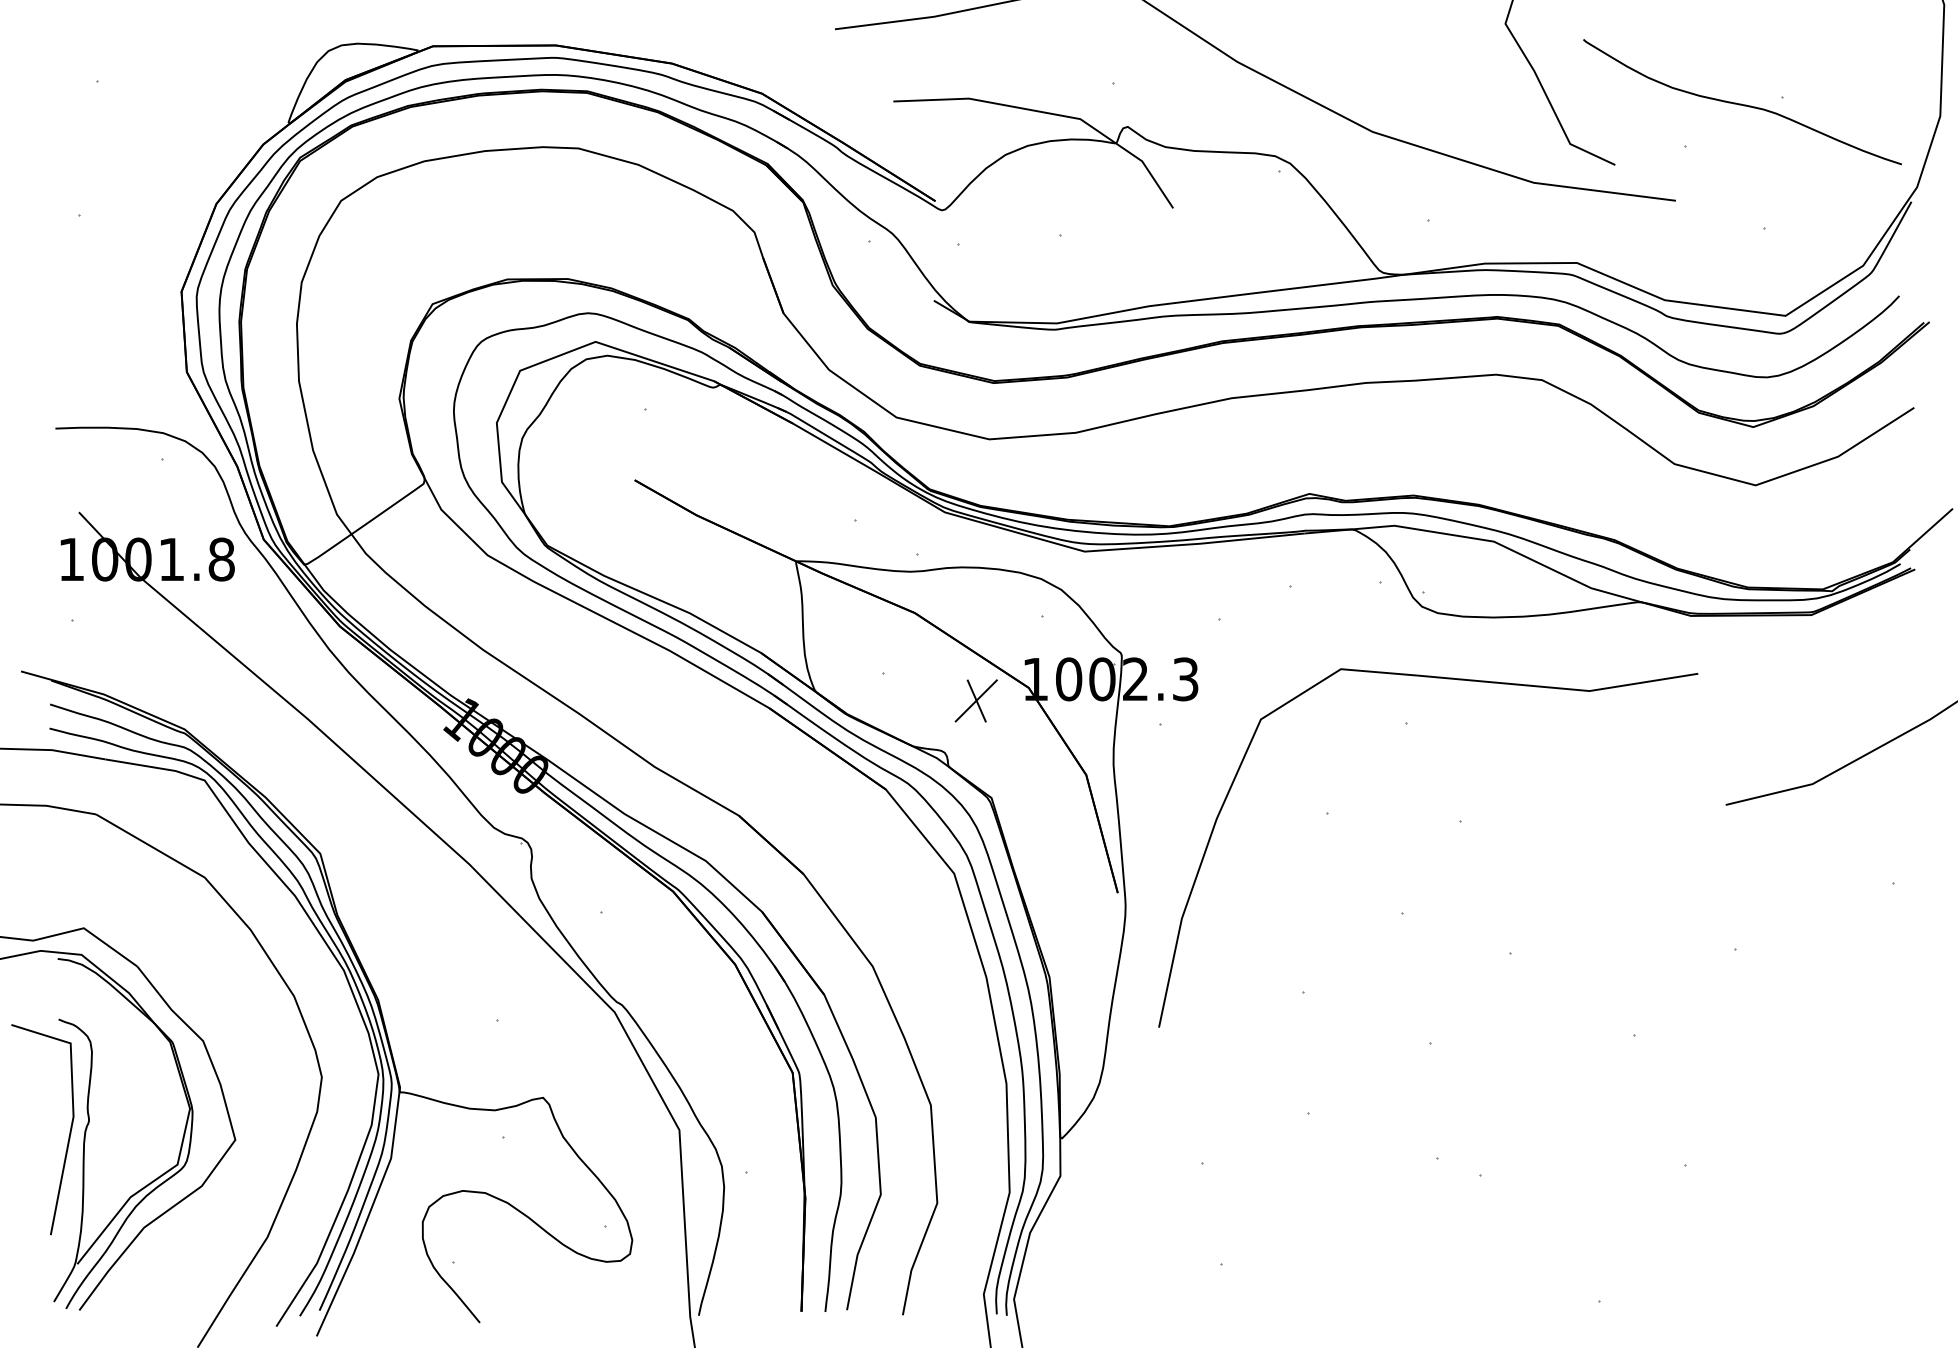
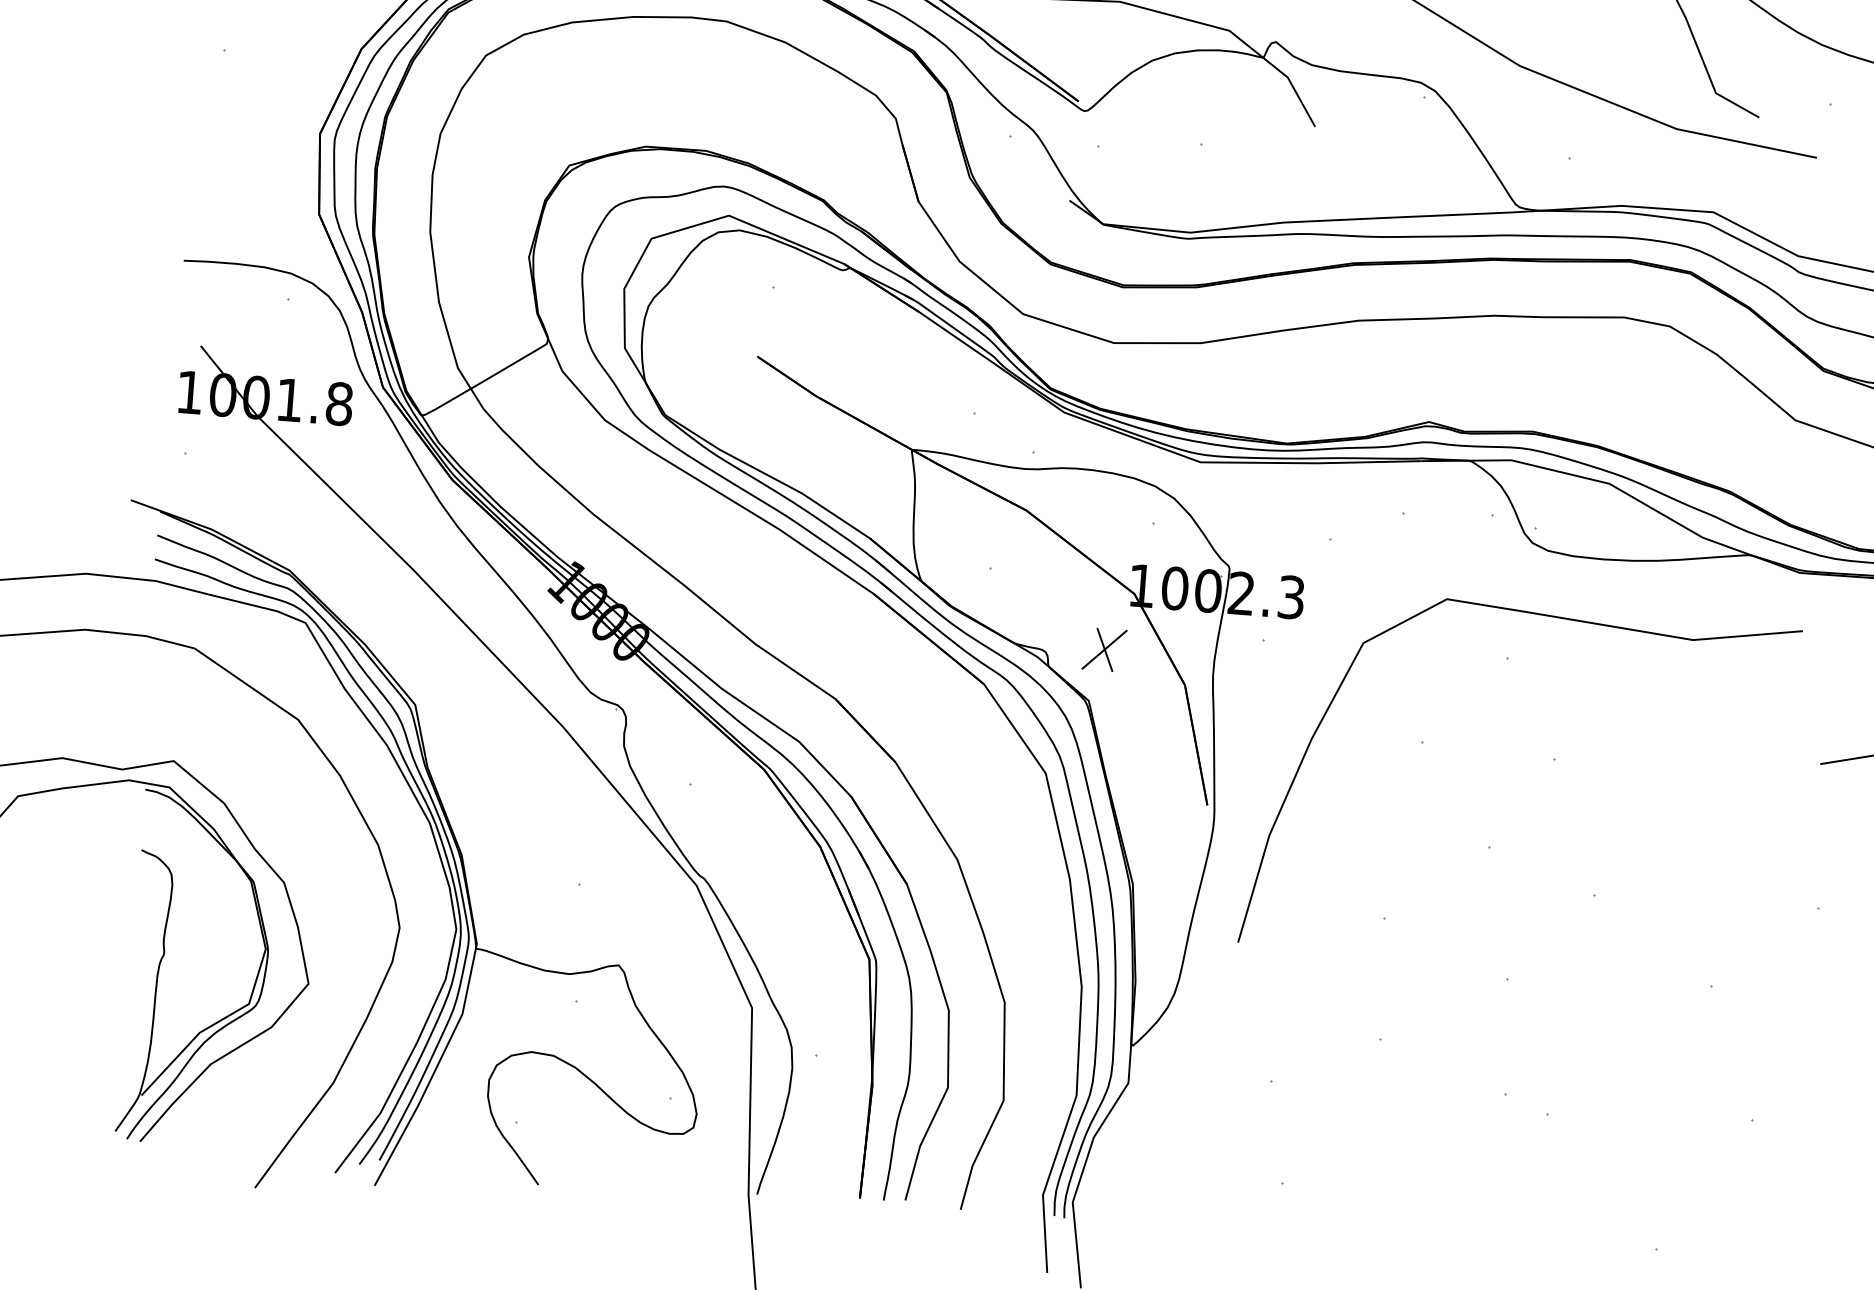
part: (975, 700) -> (1103, 649), moved
line: (68, 1136) -> (142, 967), removed

